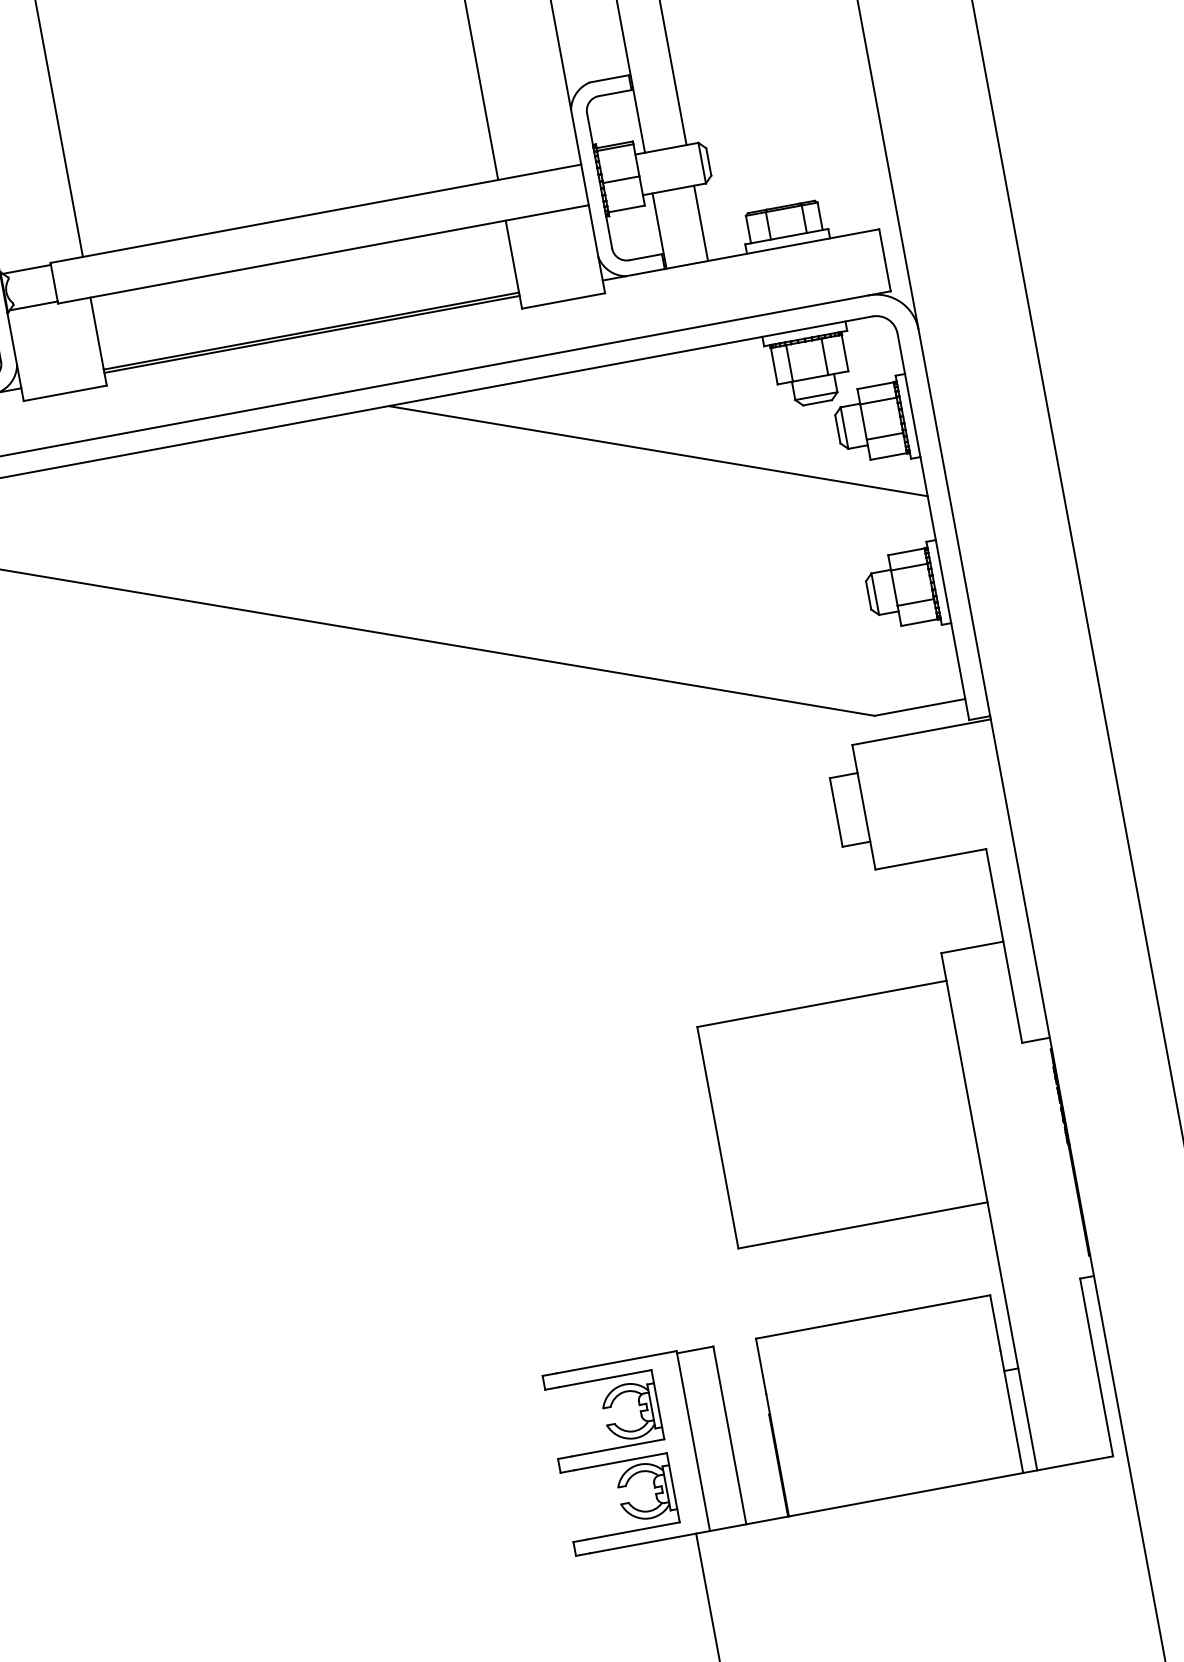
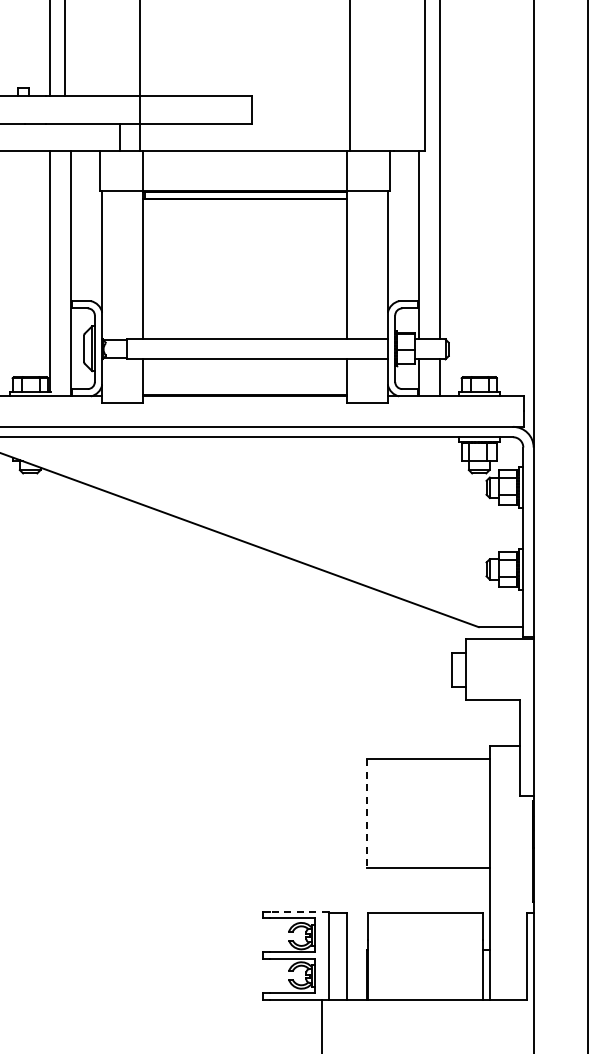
line: (658, 451) -> (399, 482), removed
line: (718, 1138) -> (367, 814), solid -> dashed
line: (617, 1361) -> (299, 911), solid -> dashed

